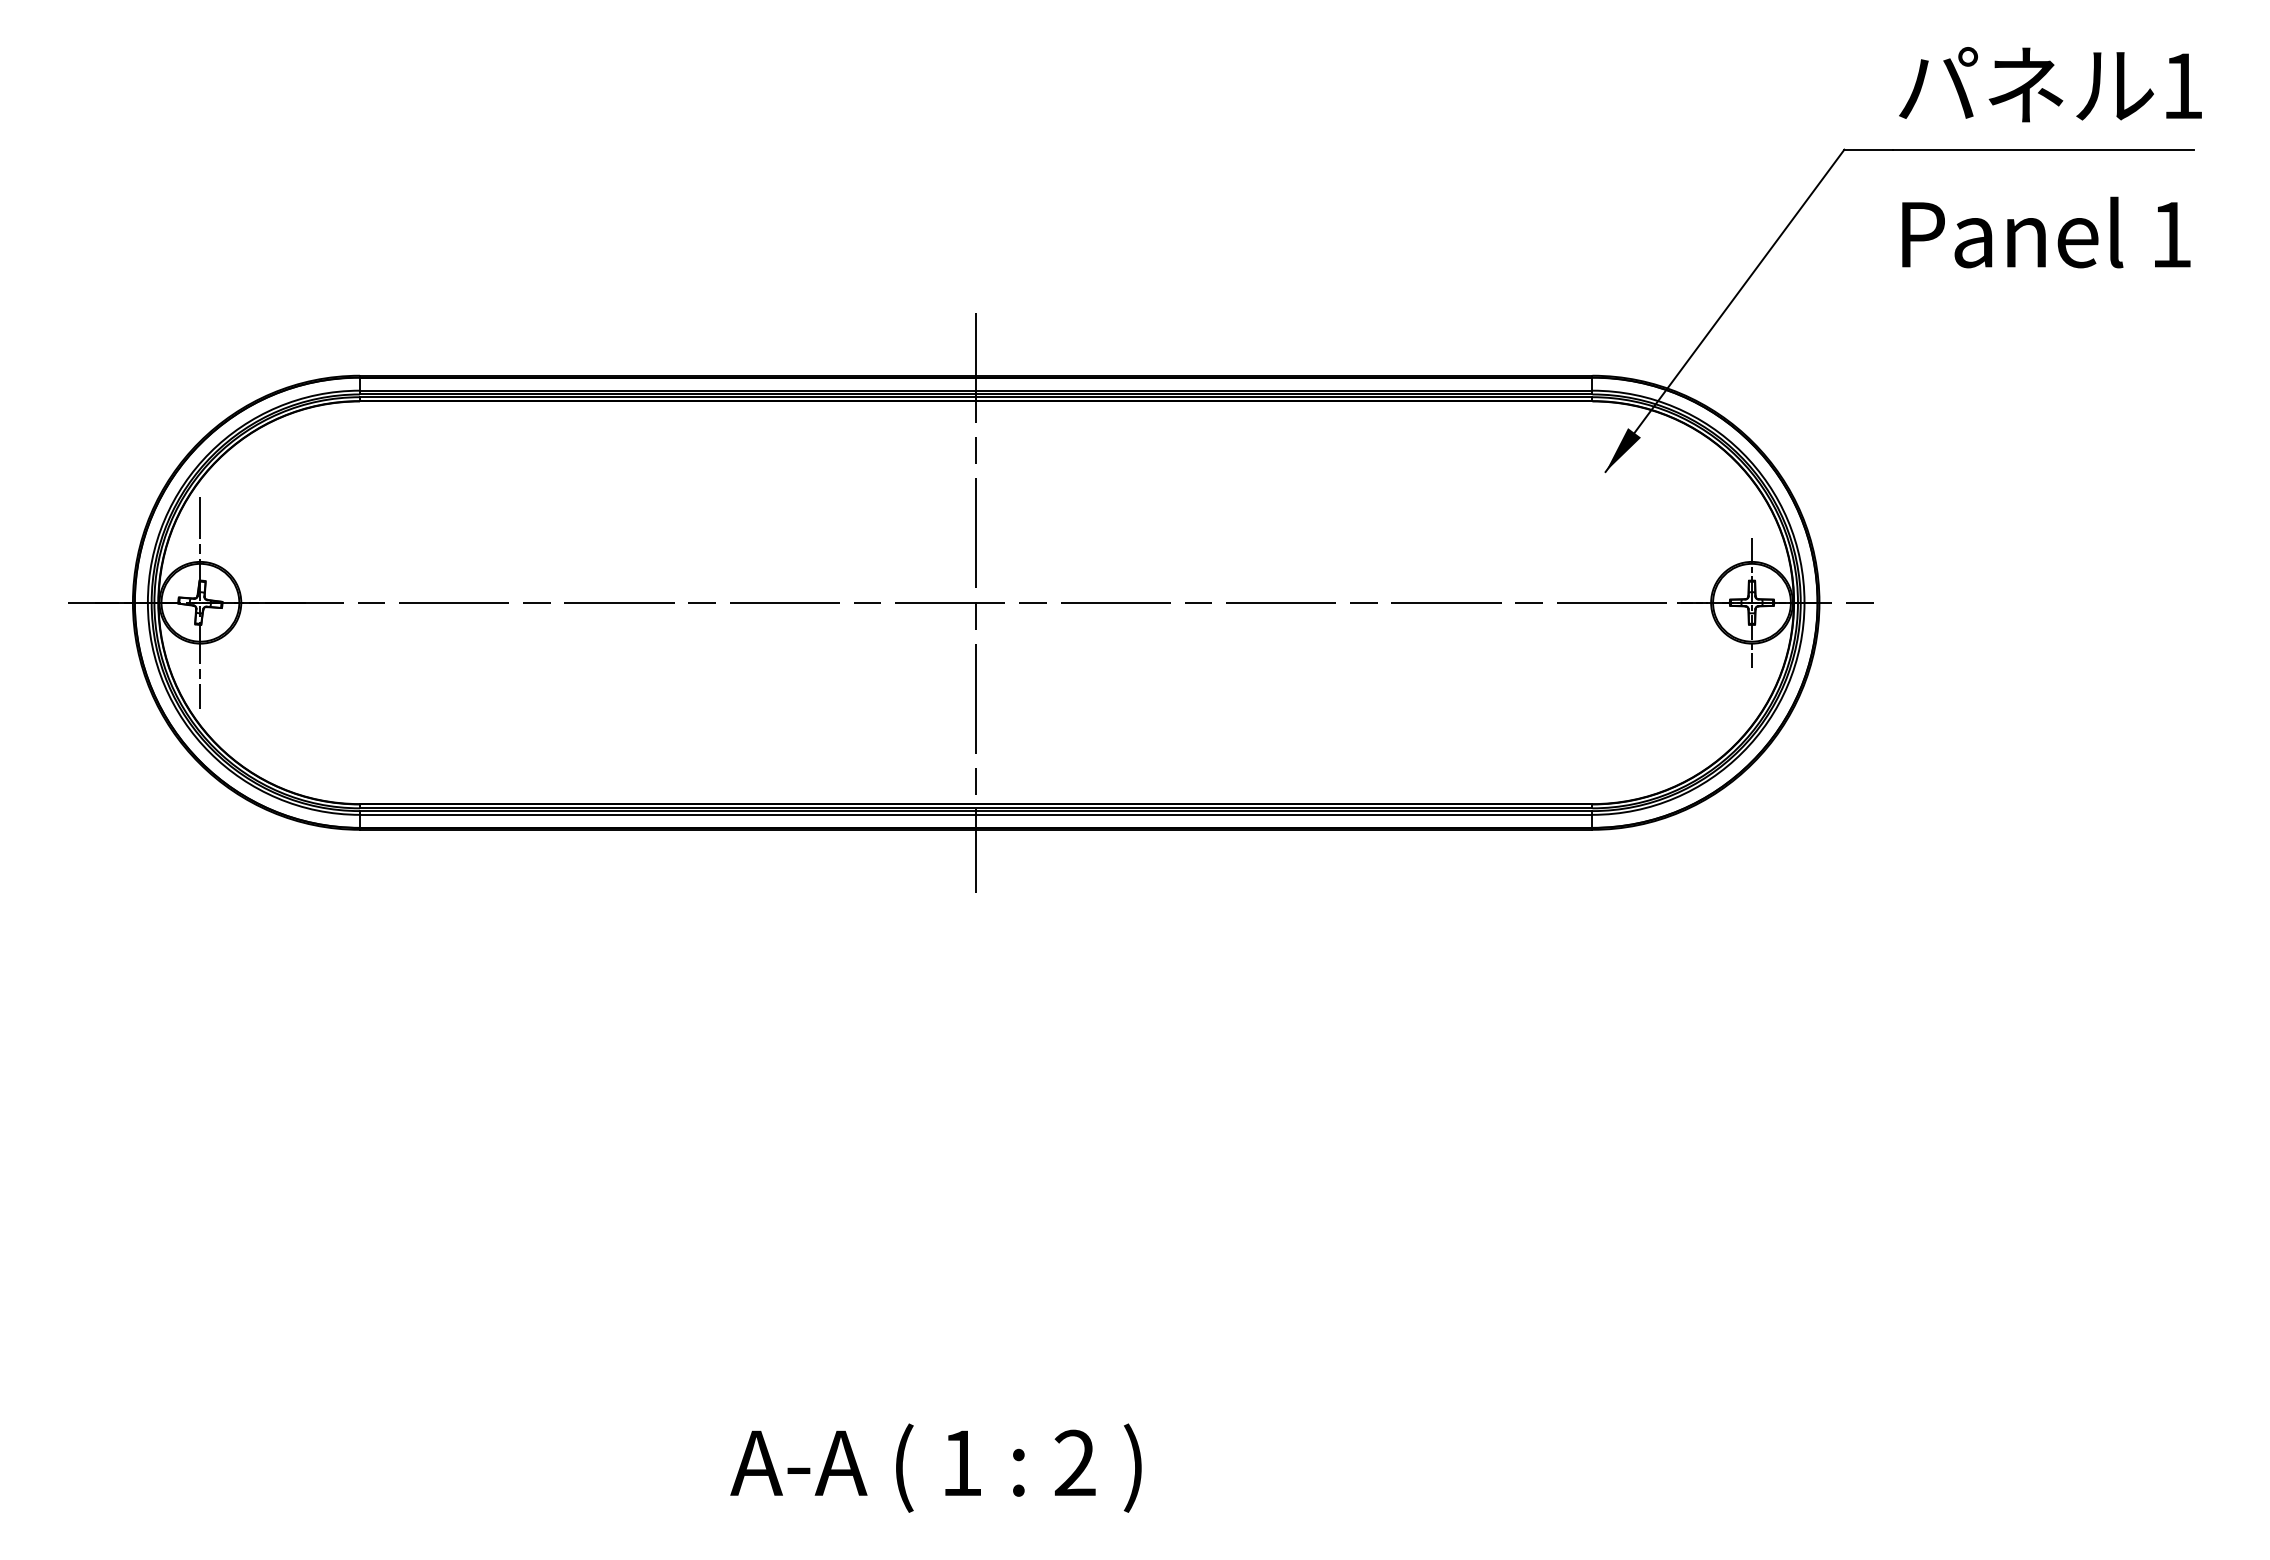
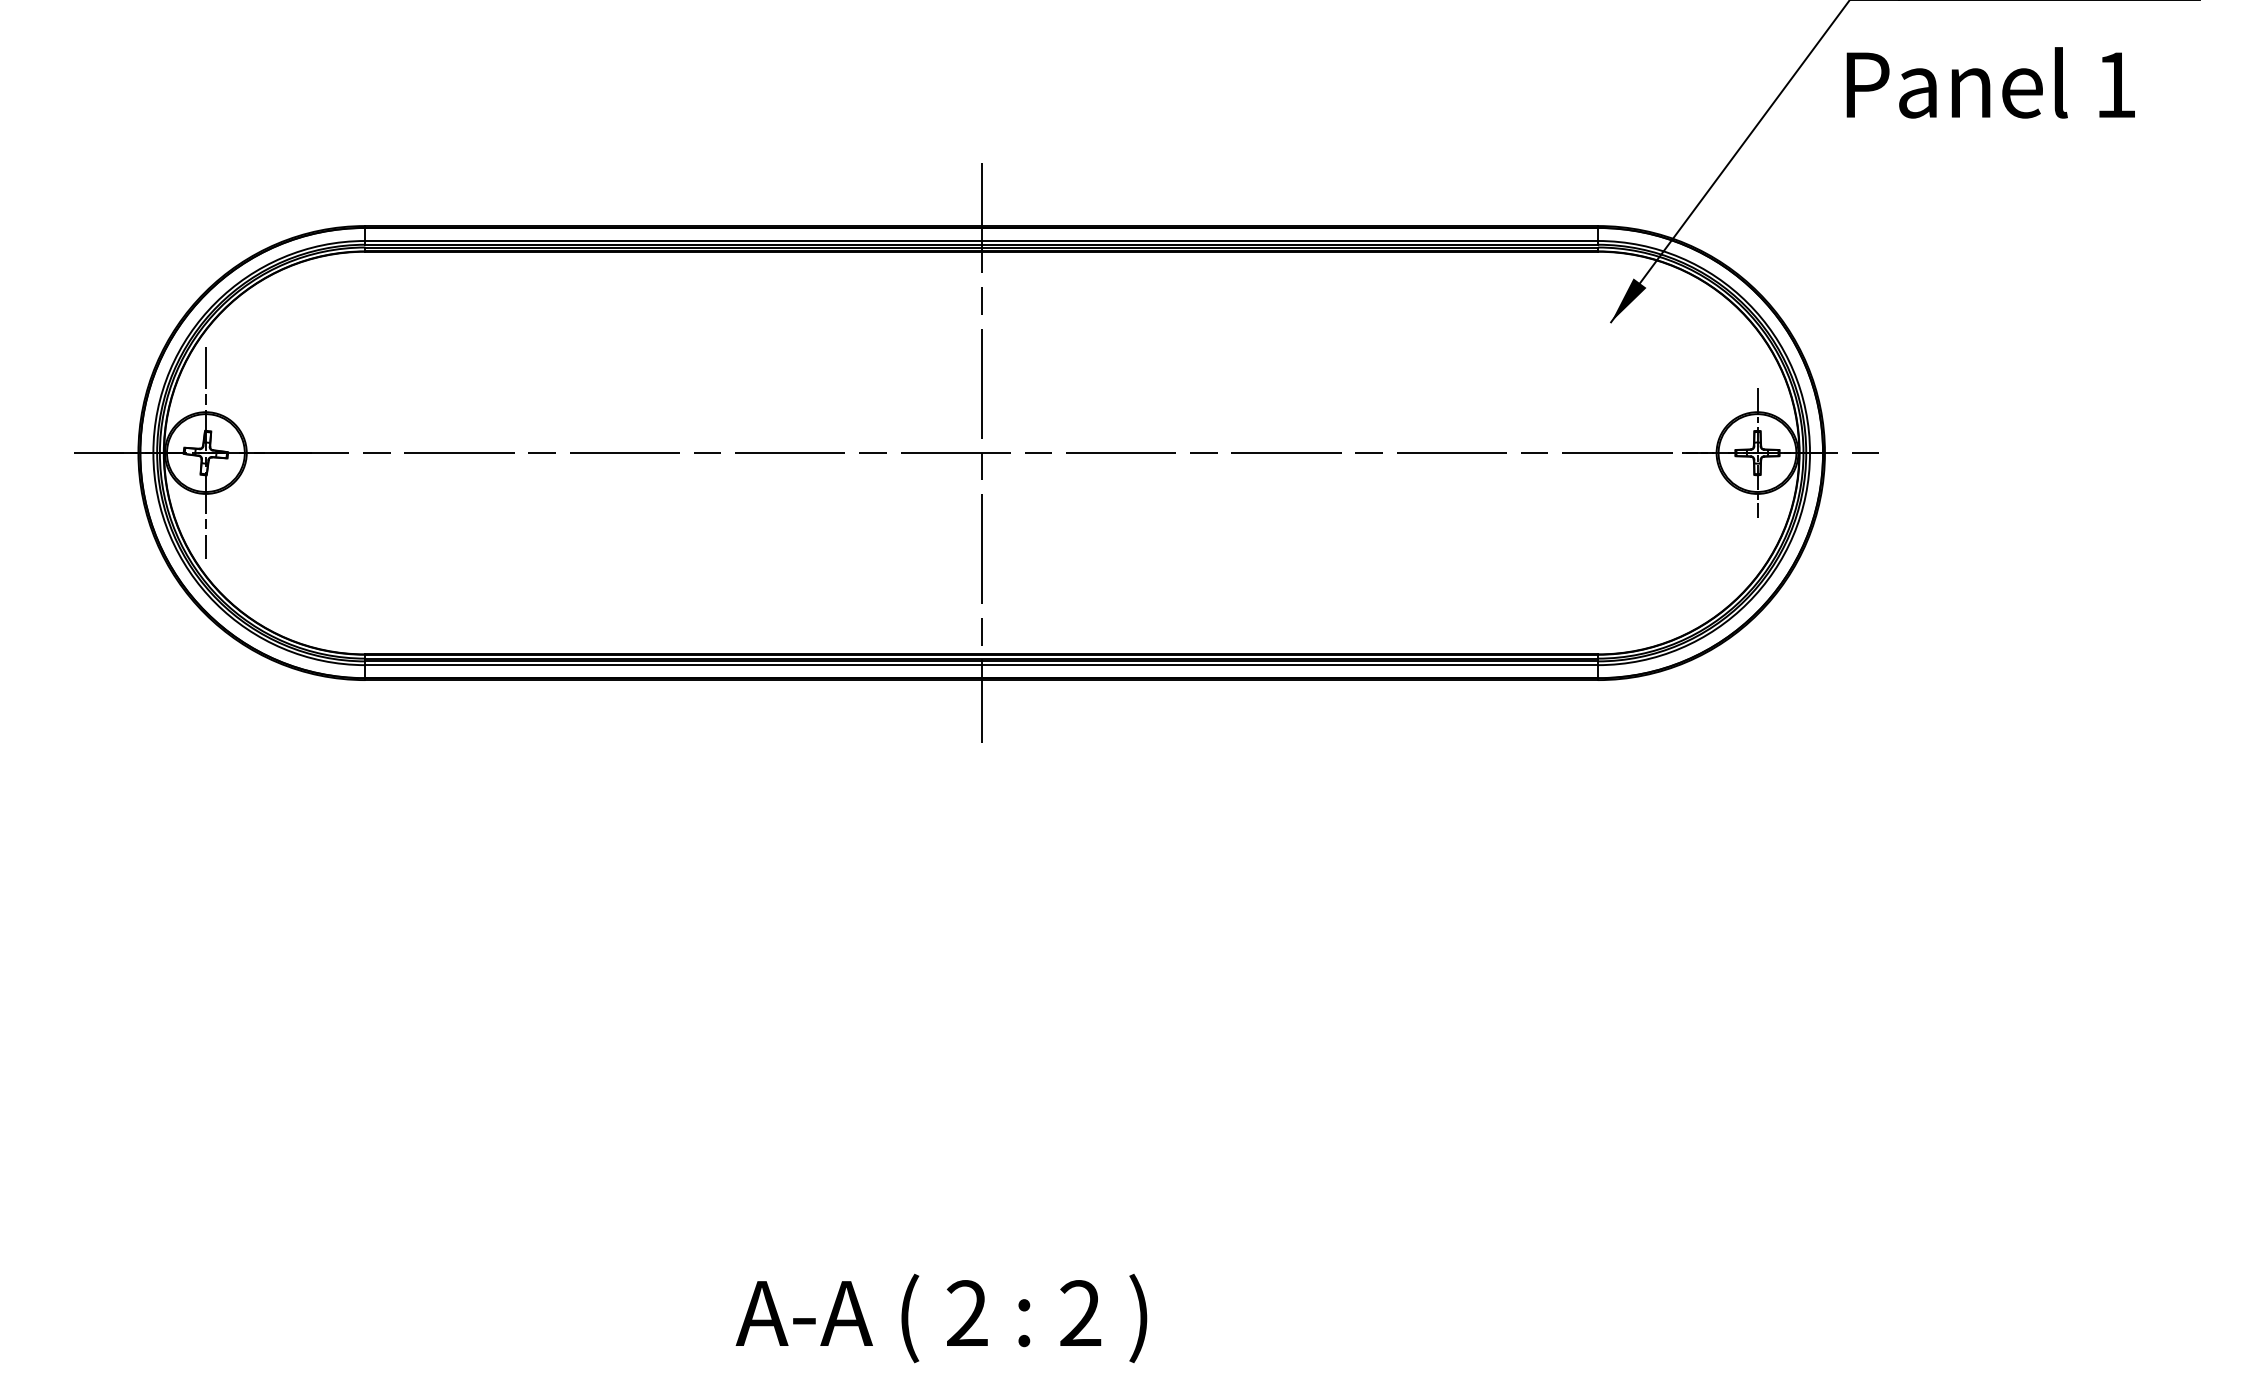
text: (2046, 232) -> (1990, 82), moved
text: (961, 1462) -> (966, 1312), 1 -> 2

